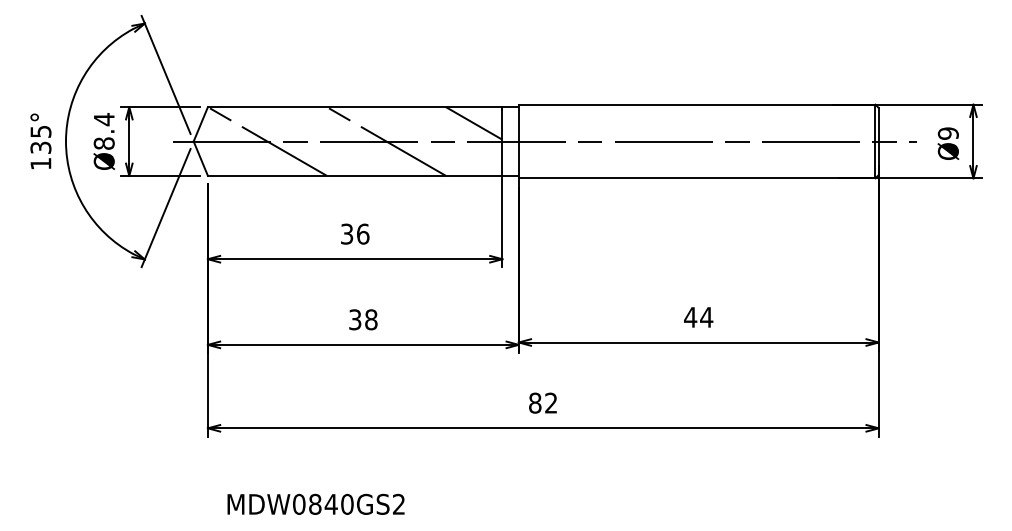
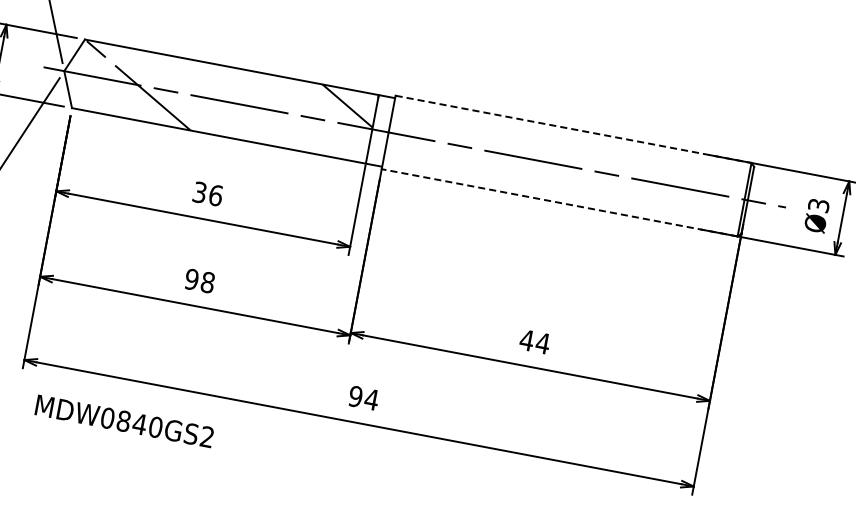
line: (697, 104) -> (573, 129), solid -> dashed
text: (948, 133) -> (818, 205), Ø9 -> Ø3
line: (385, 141) -> (255, 107), removed
line: (696, 178) -> (559, 202), solid -> dashed
text: (355, 319) -> (192, 279), 38 -> 98
text: (542, 402) -> (363, 397), 82 -> 94
text: (315, 503) -> (124, 420), moved

